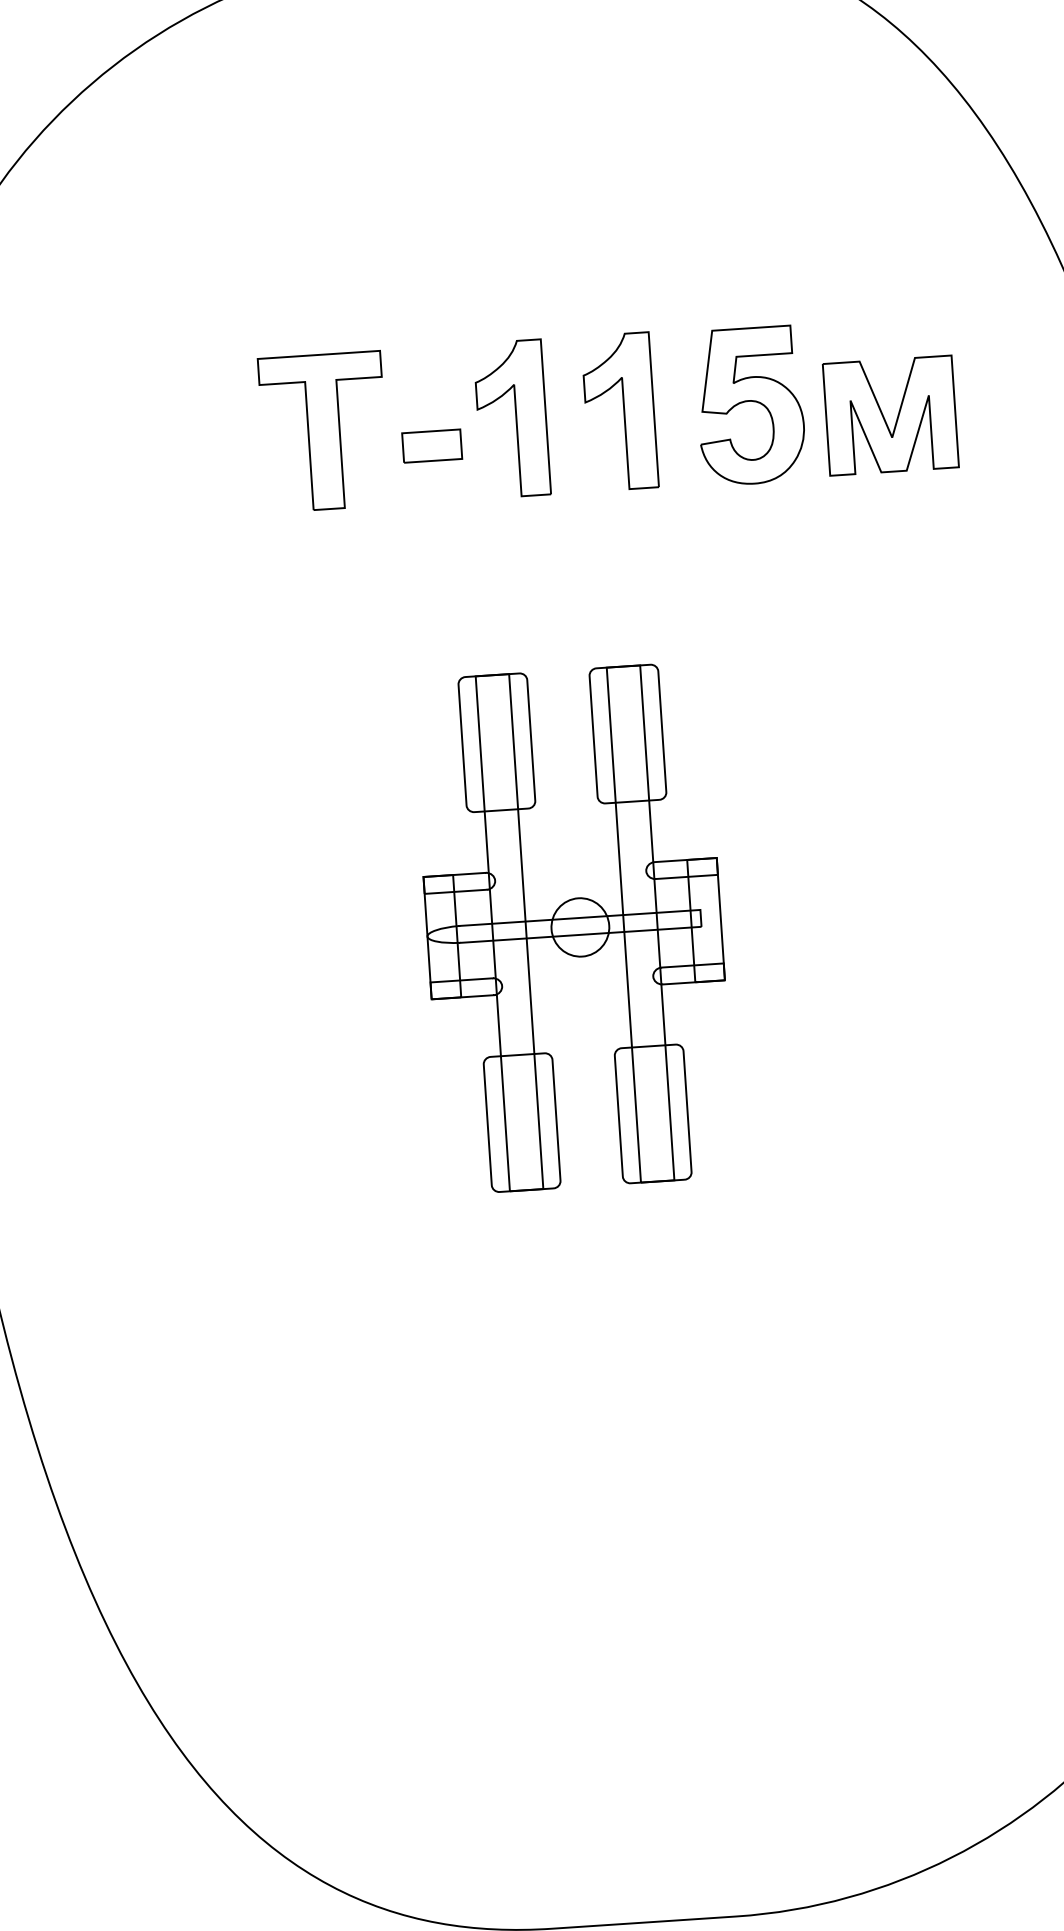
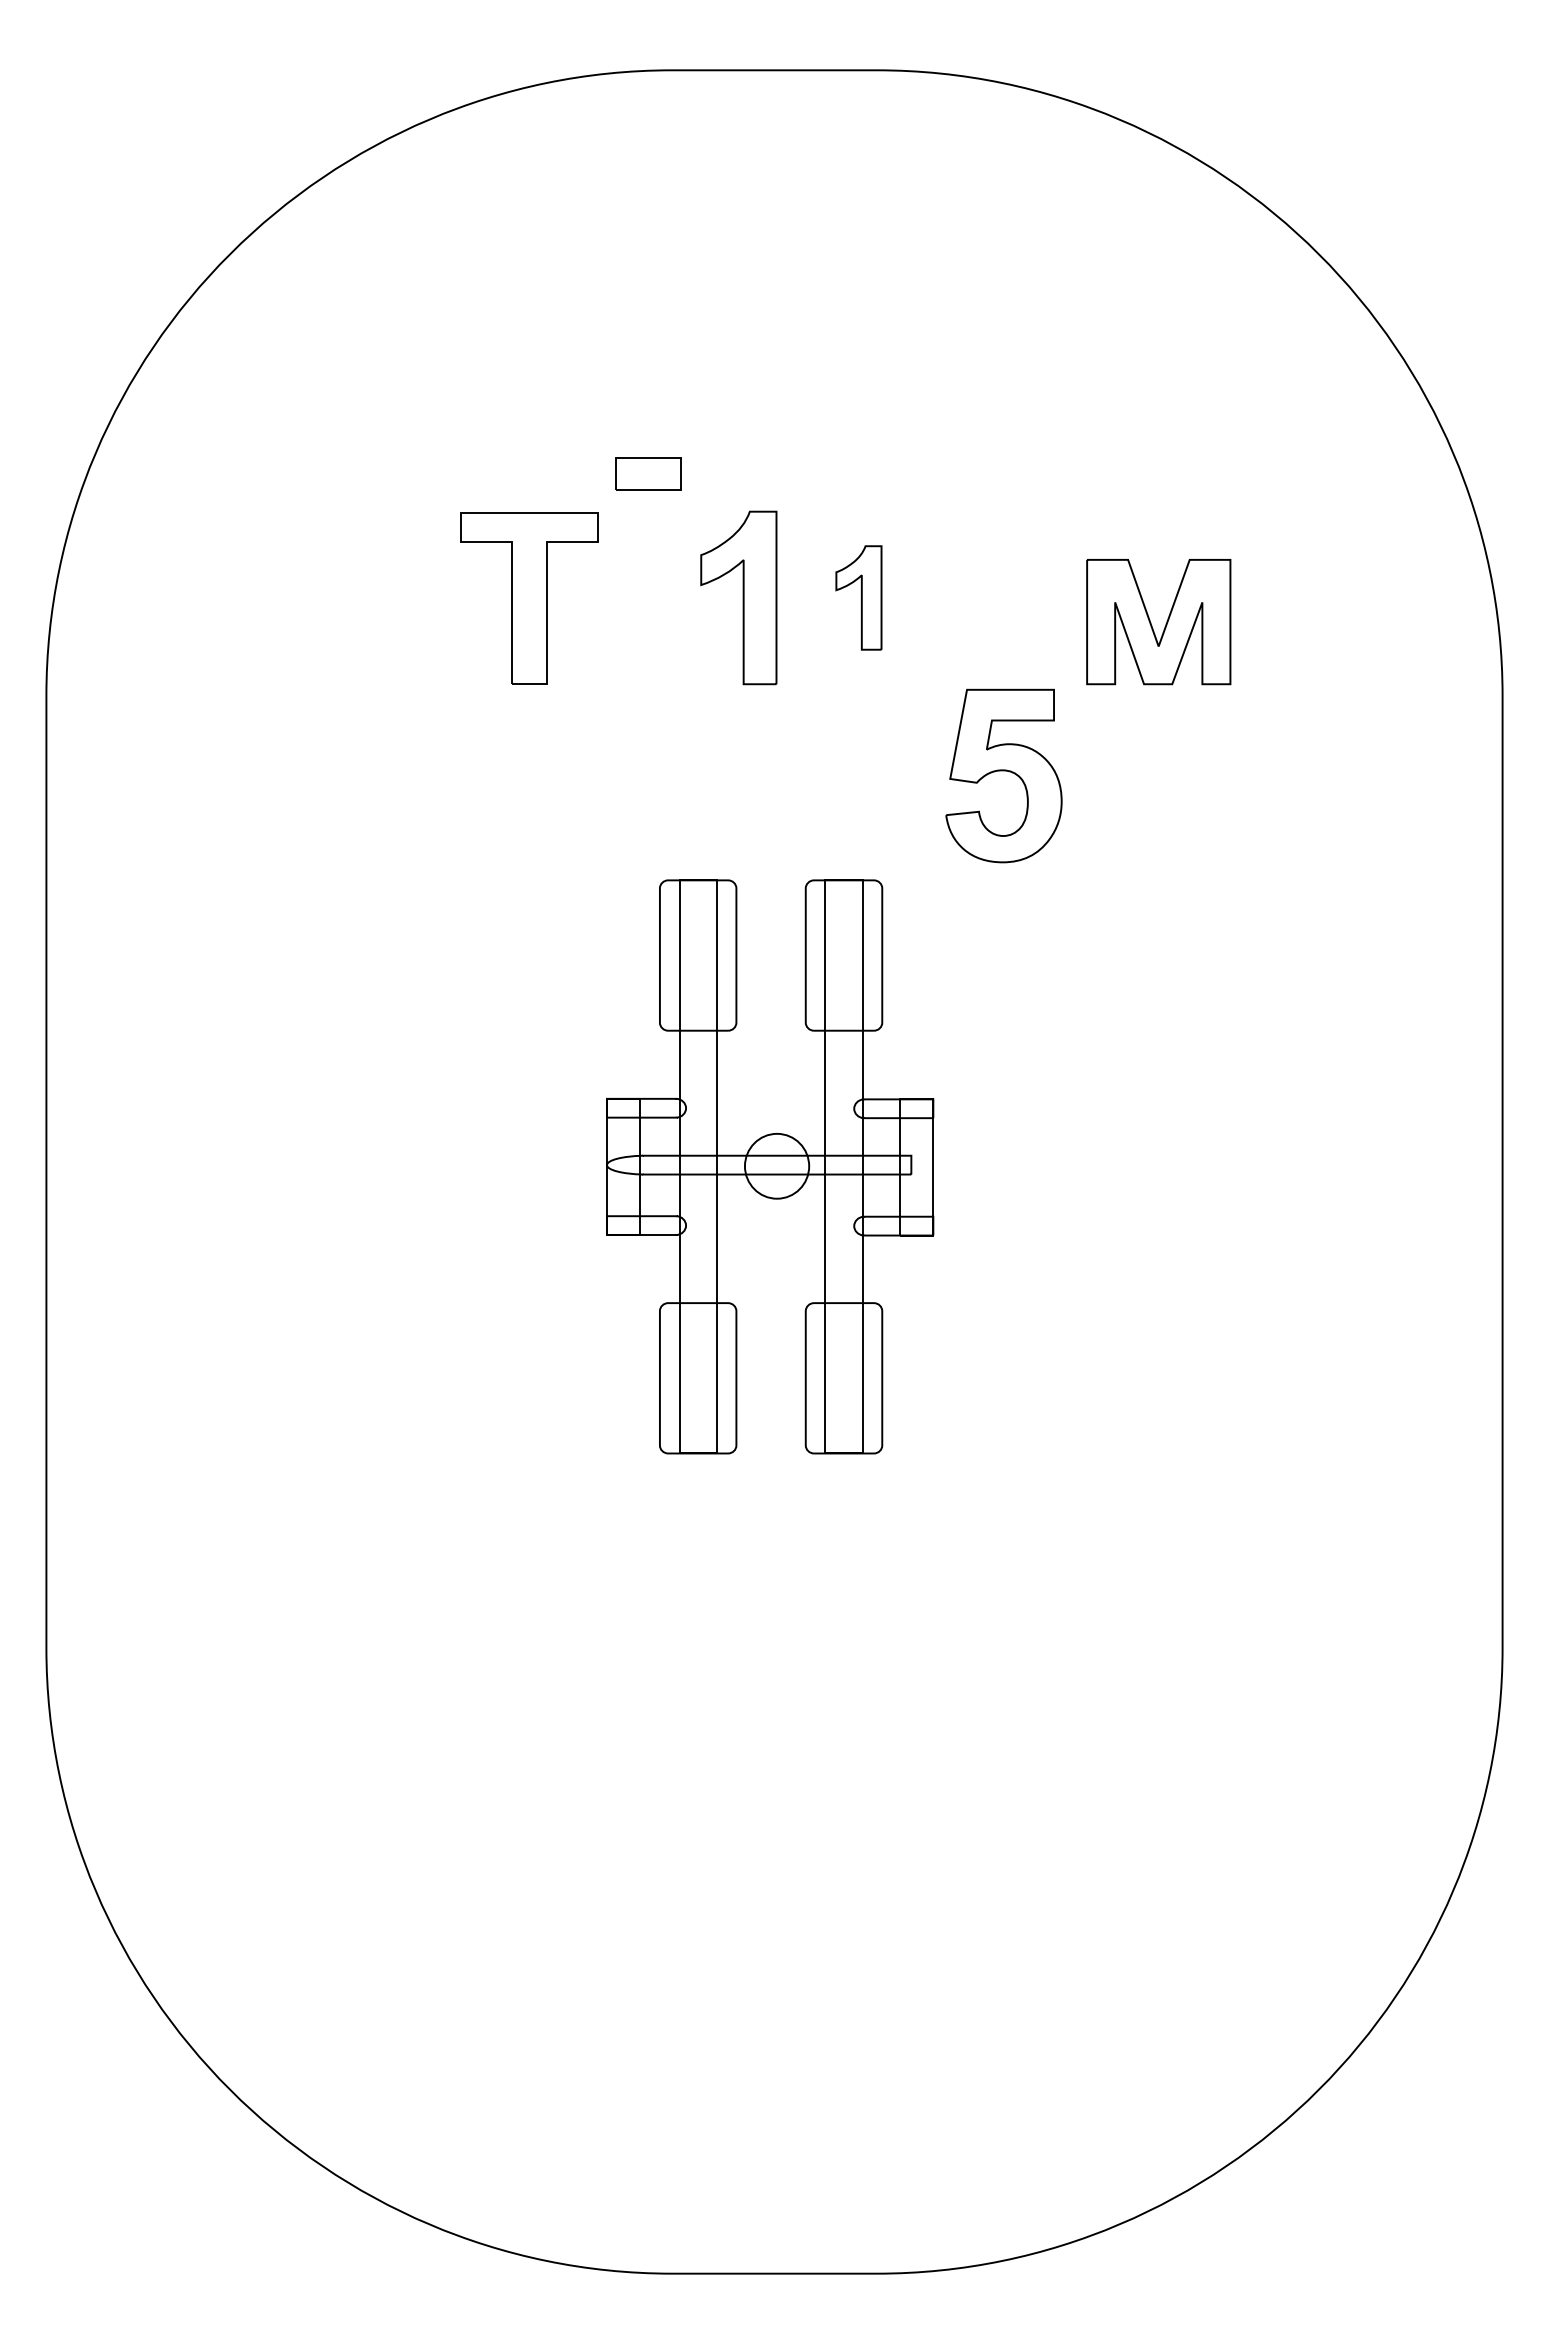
part: (750, 405) -> (1003, 775), moved
part: (619, 411) -> (858, 597), size x0.6
part: (432, 445) -> (648, 473), moved

